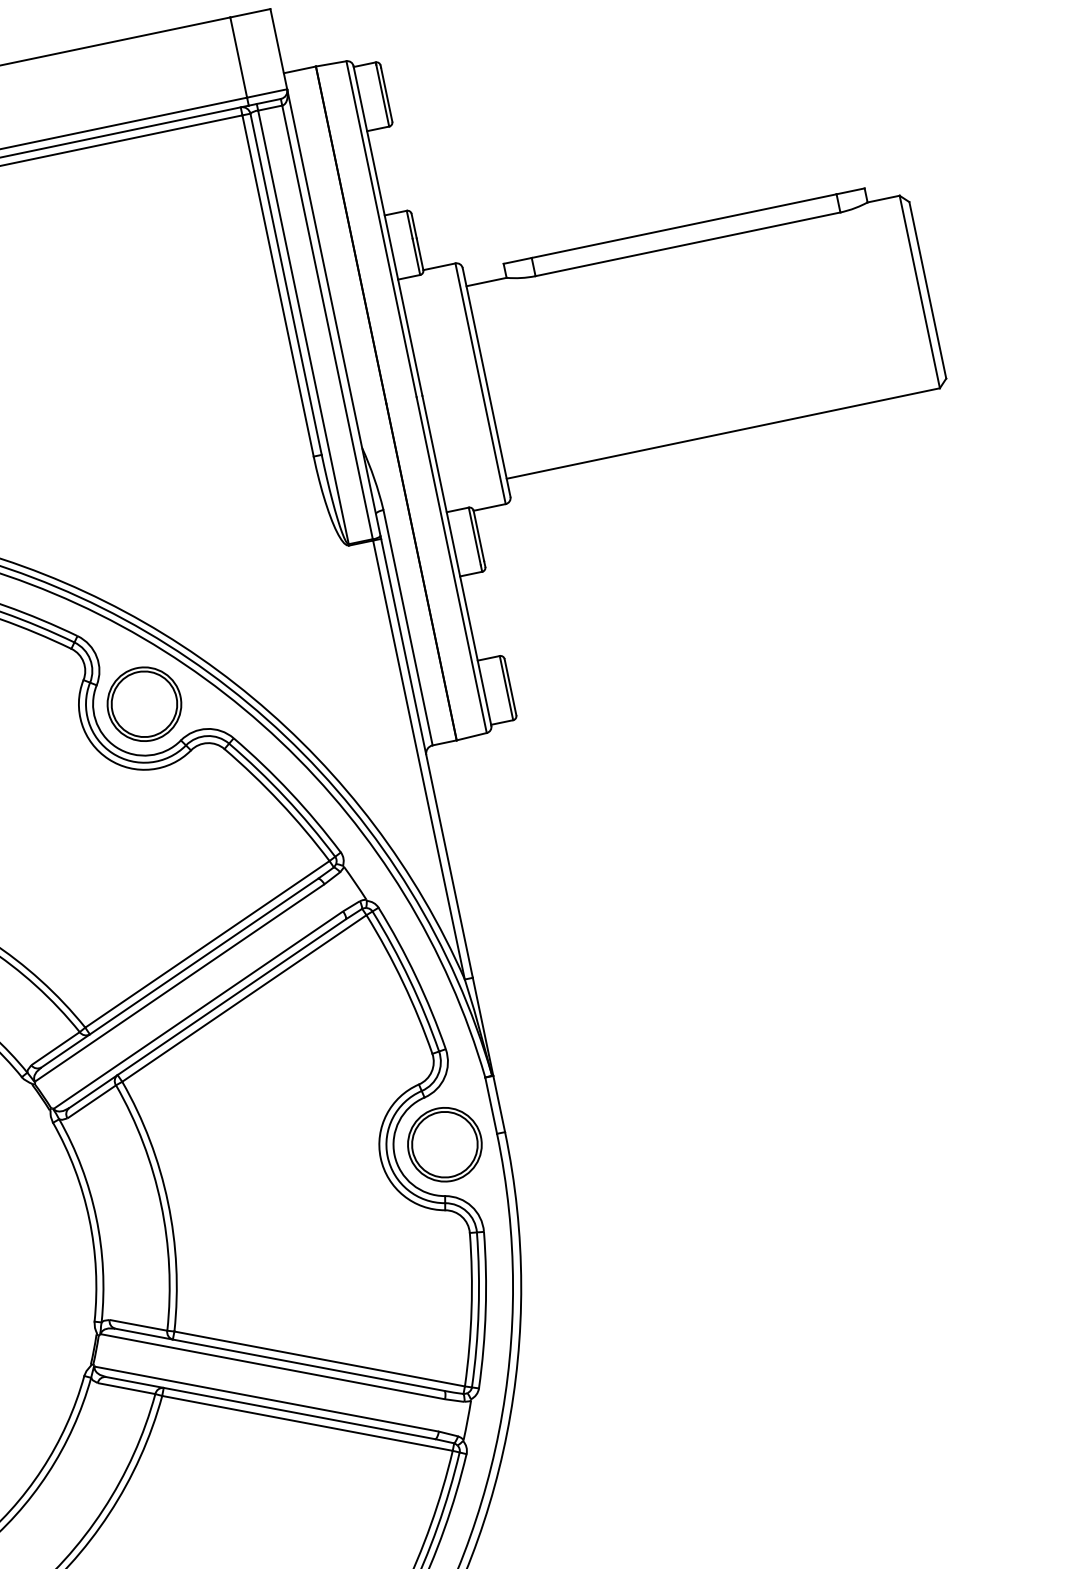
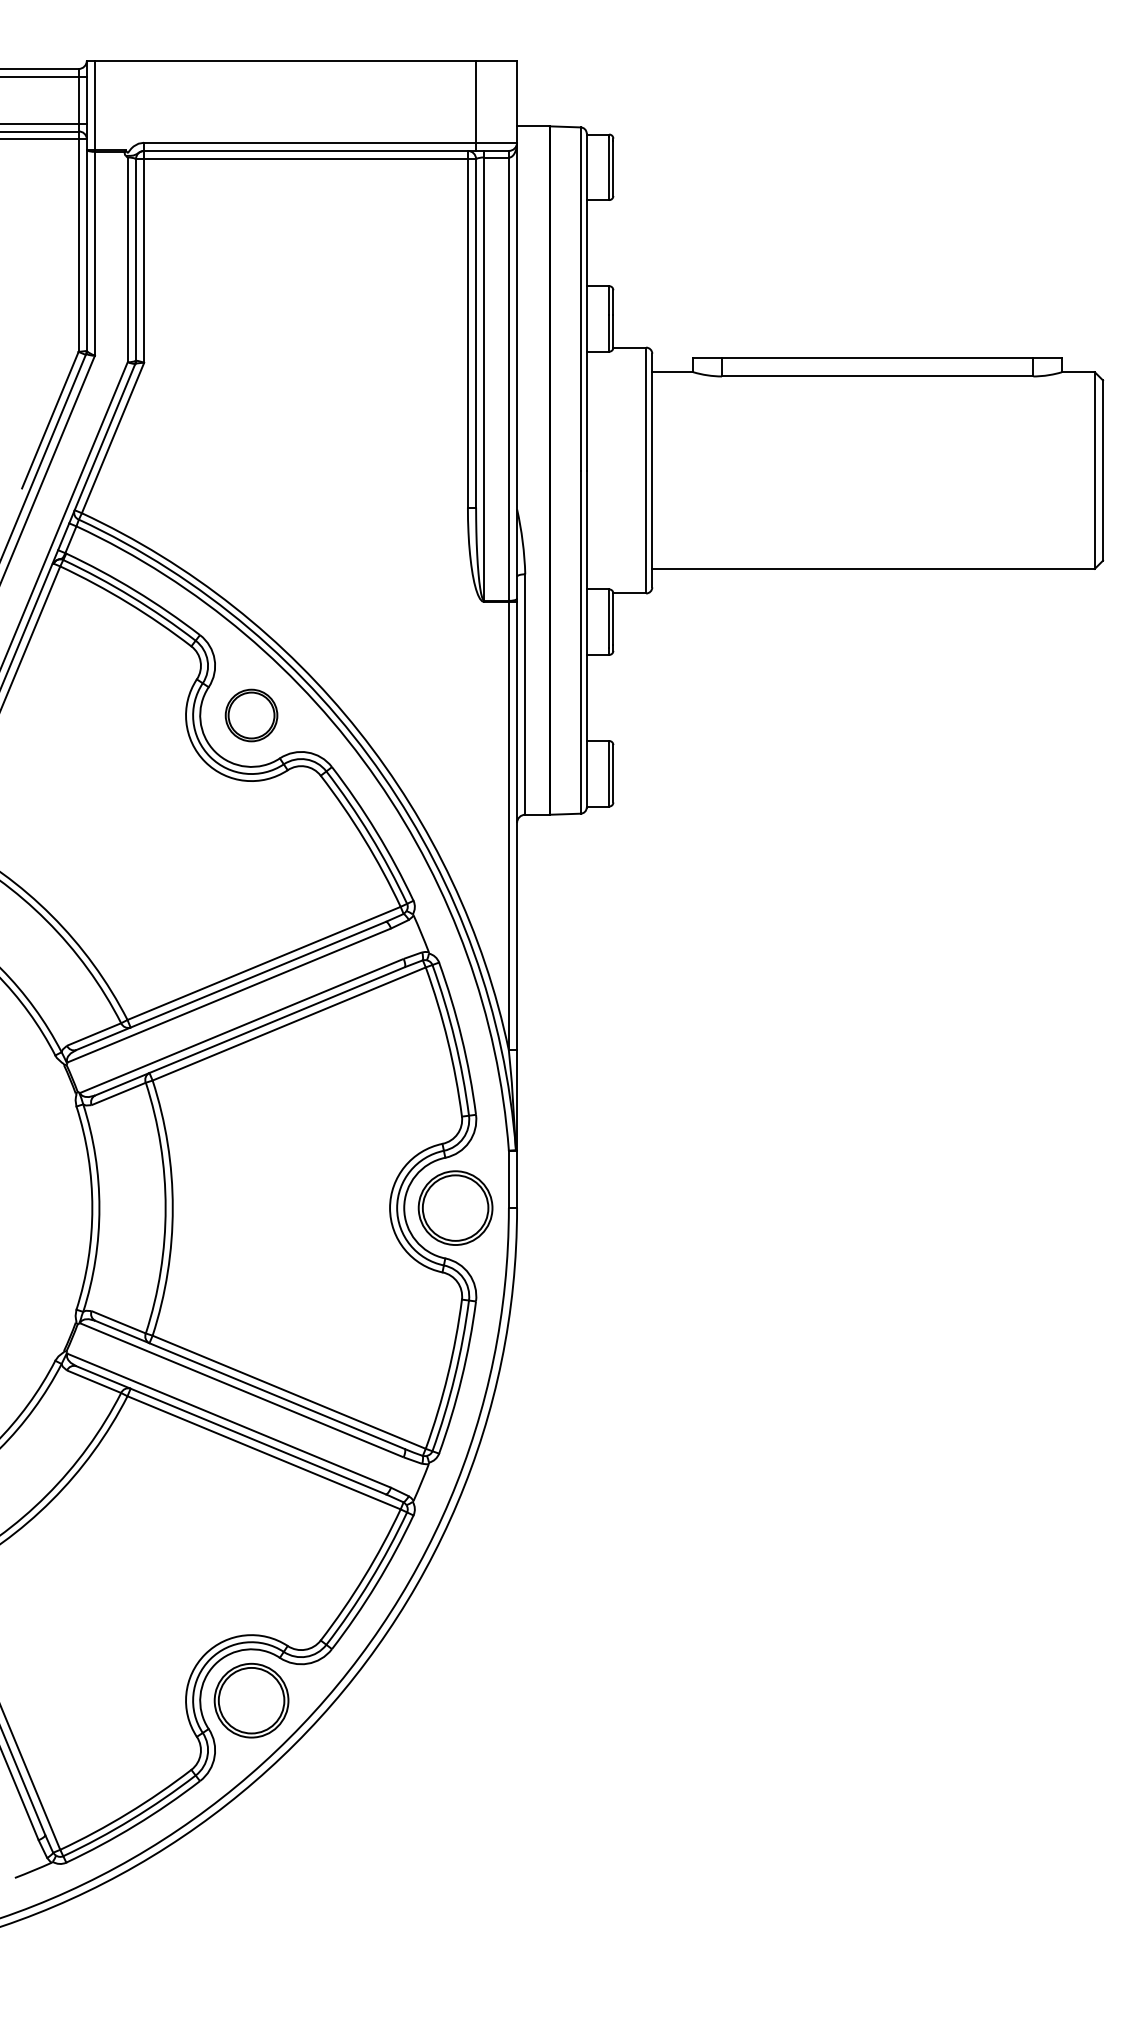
part: (144, 704) -> (251, 715), size x0.7

